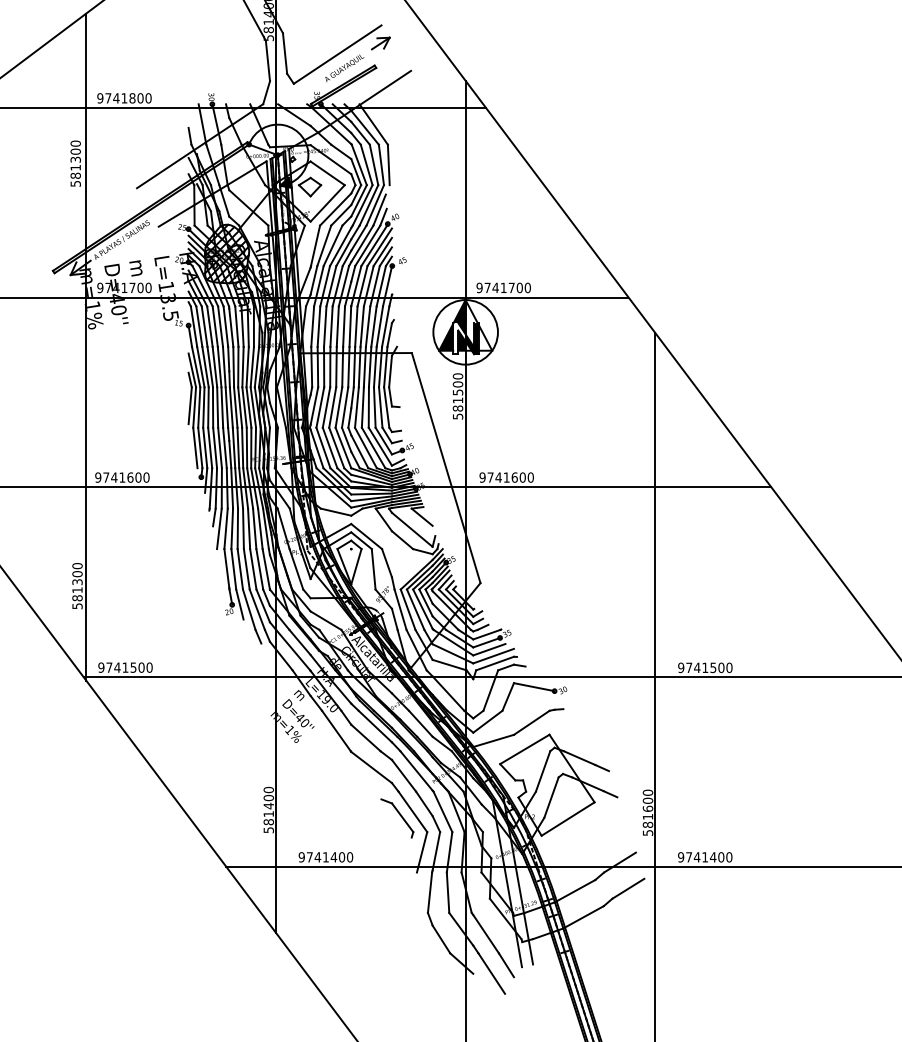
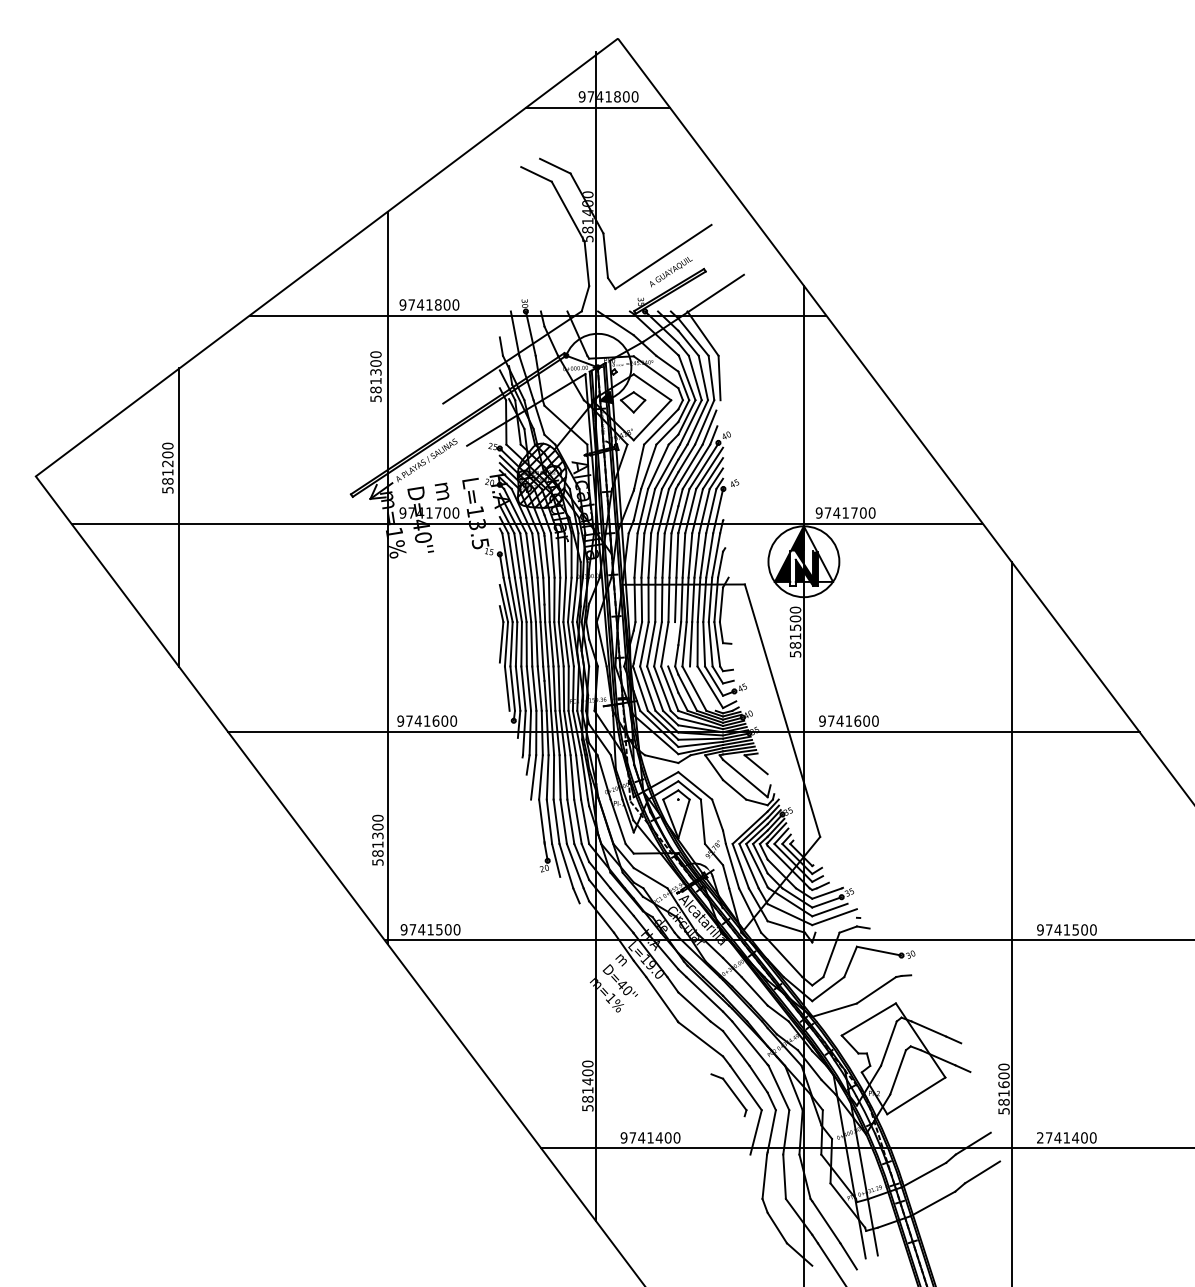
part: (380, 43) -> (710, 244), removed
line: (345, 407) -> (671, 644), removed
line: (373, 447) -> (702, 688), removed
line: (494, 662) -> (835, 924), removed
text: (680, 856) -> (1039, 1137), 9741400 -> 2741400

